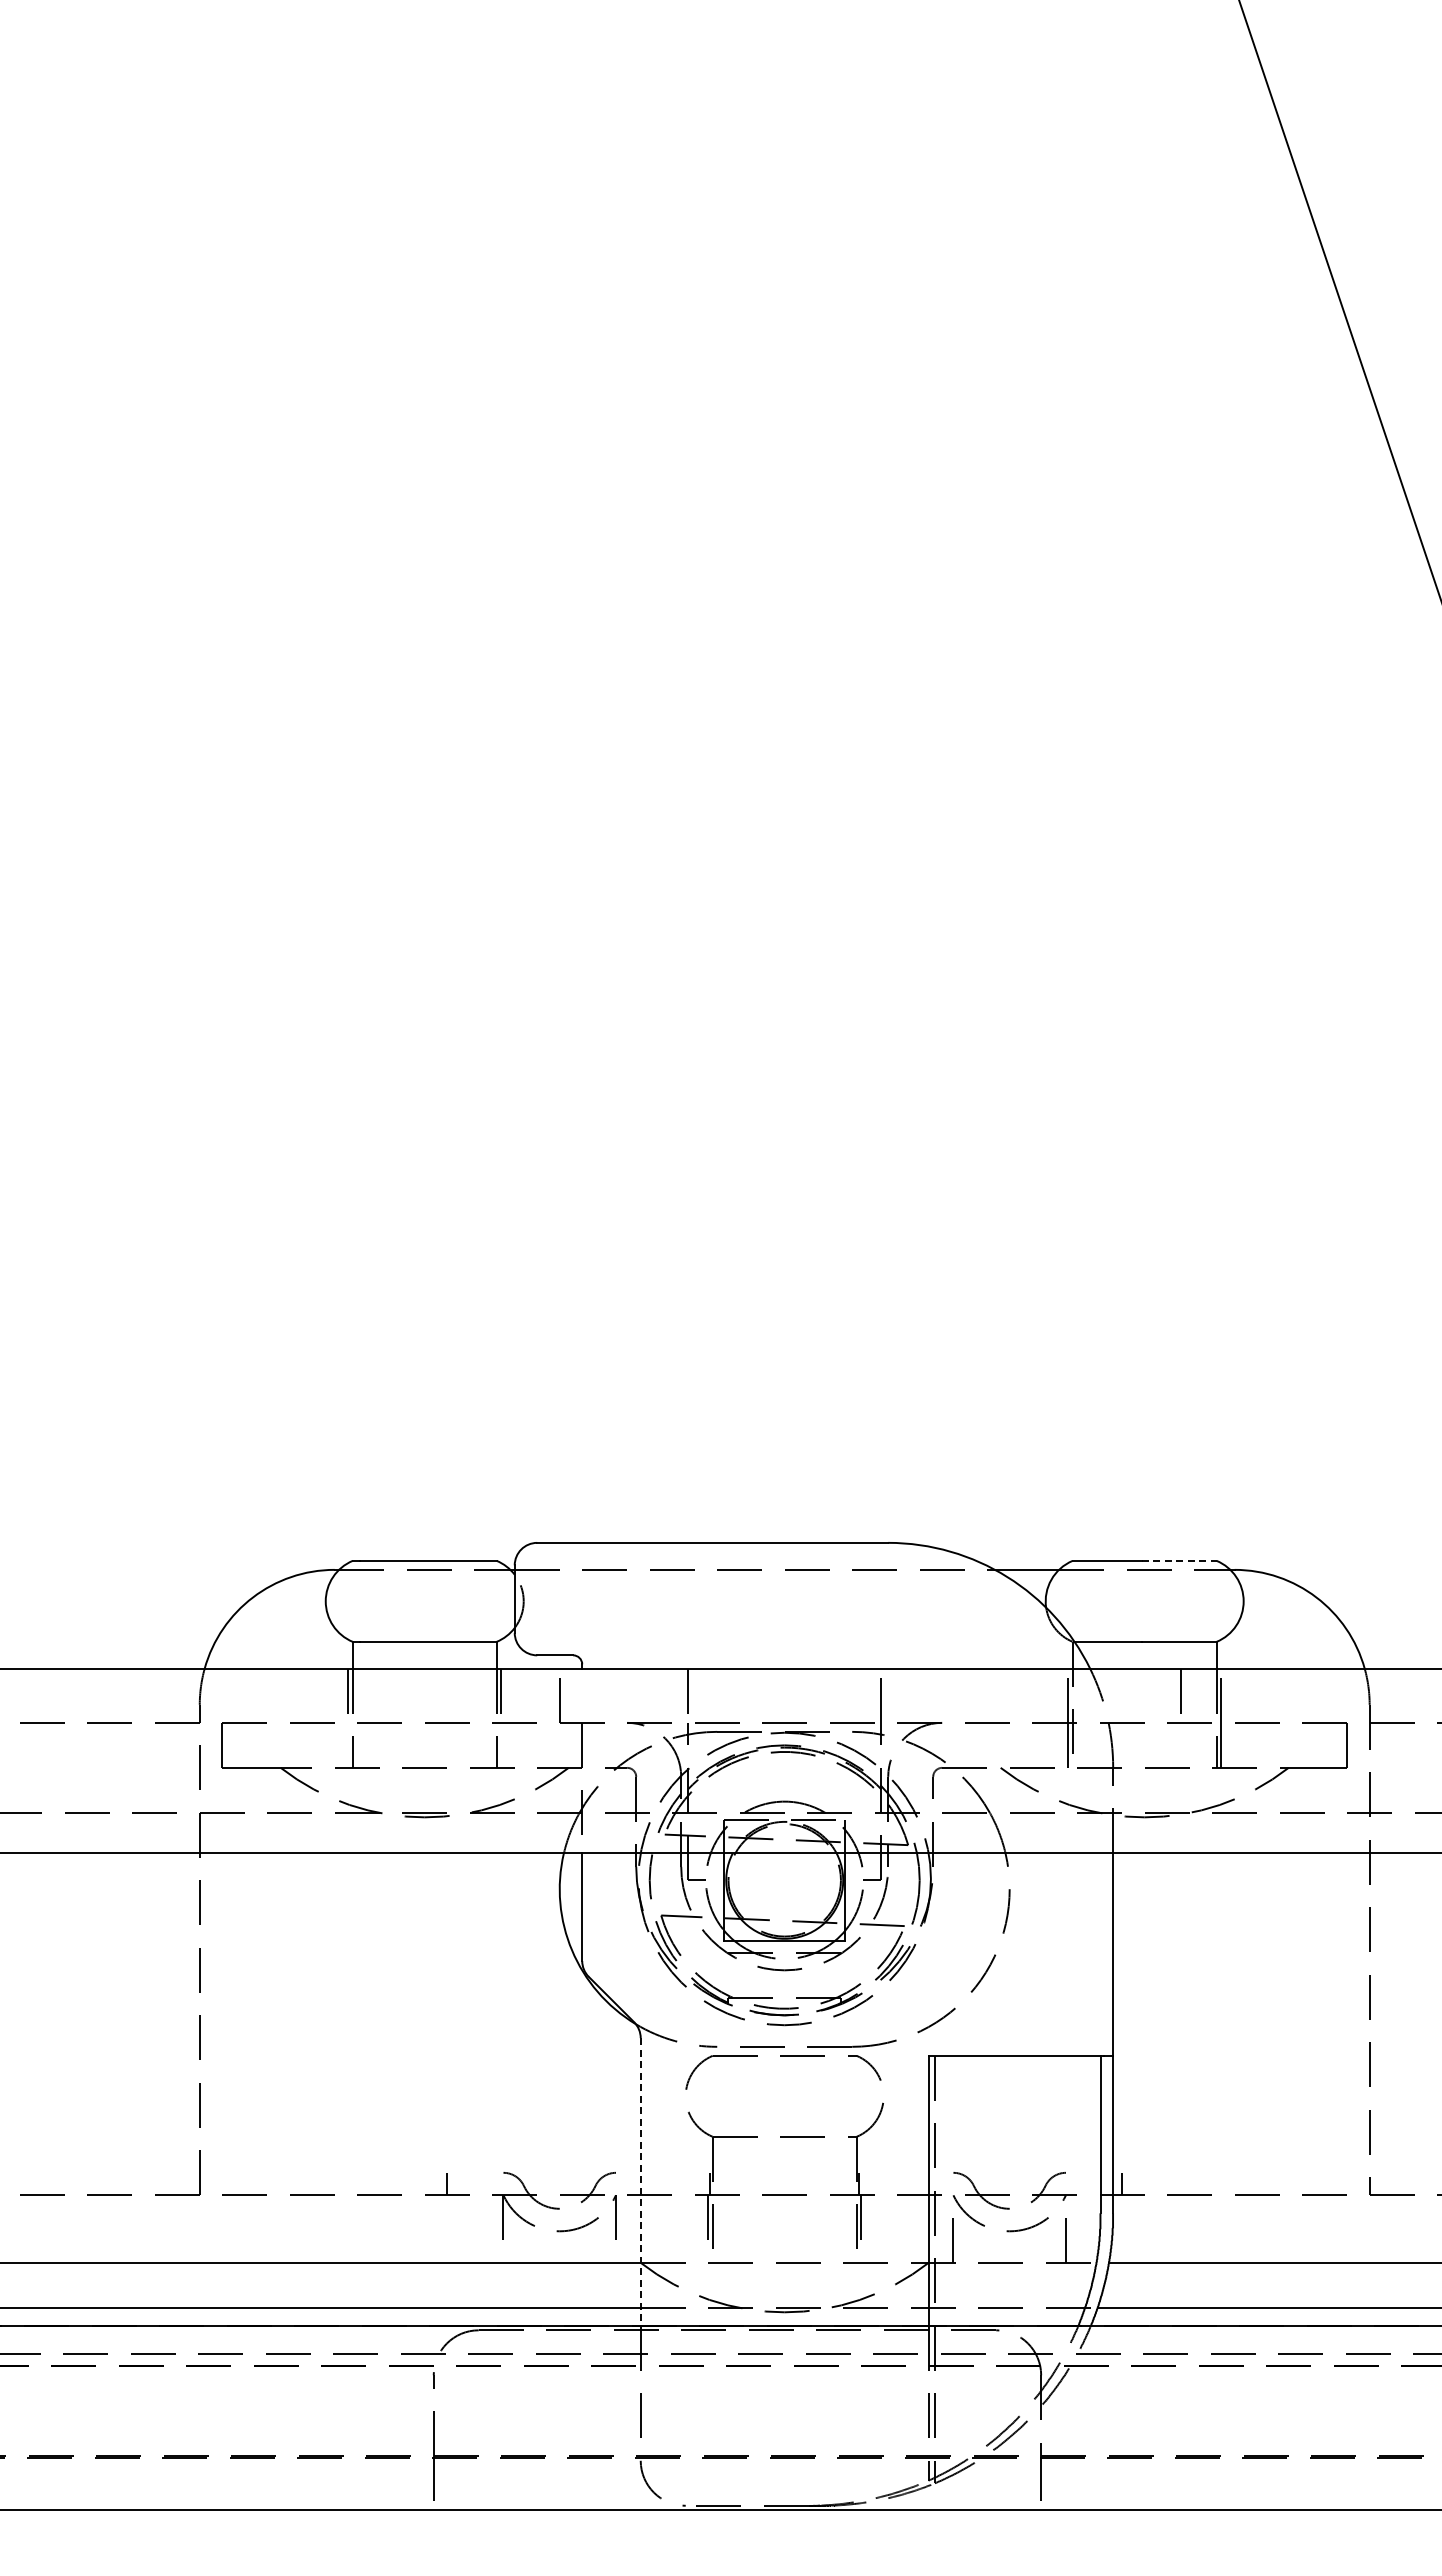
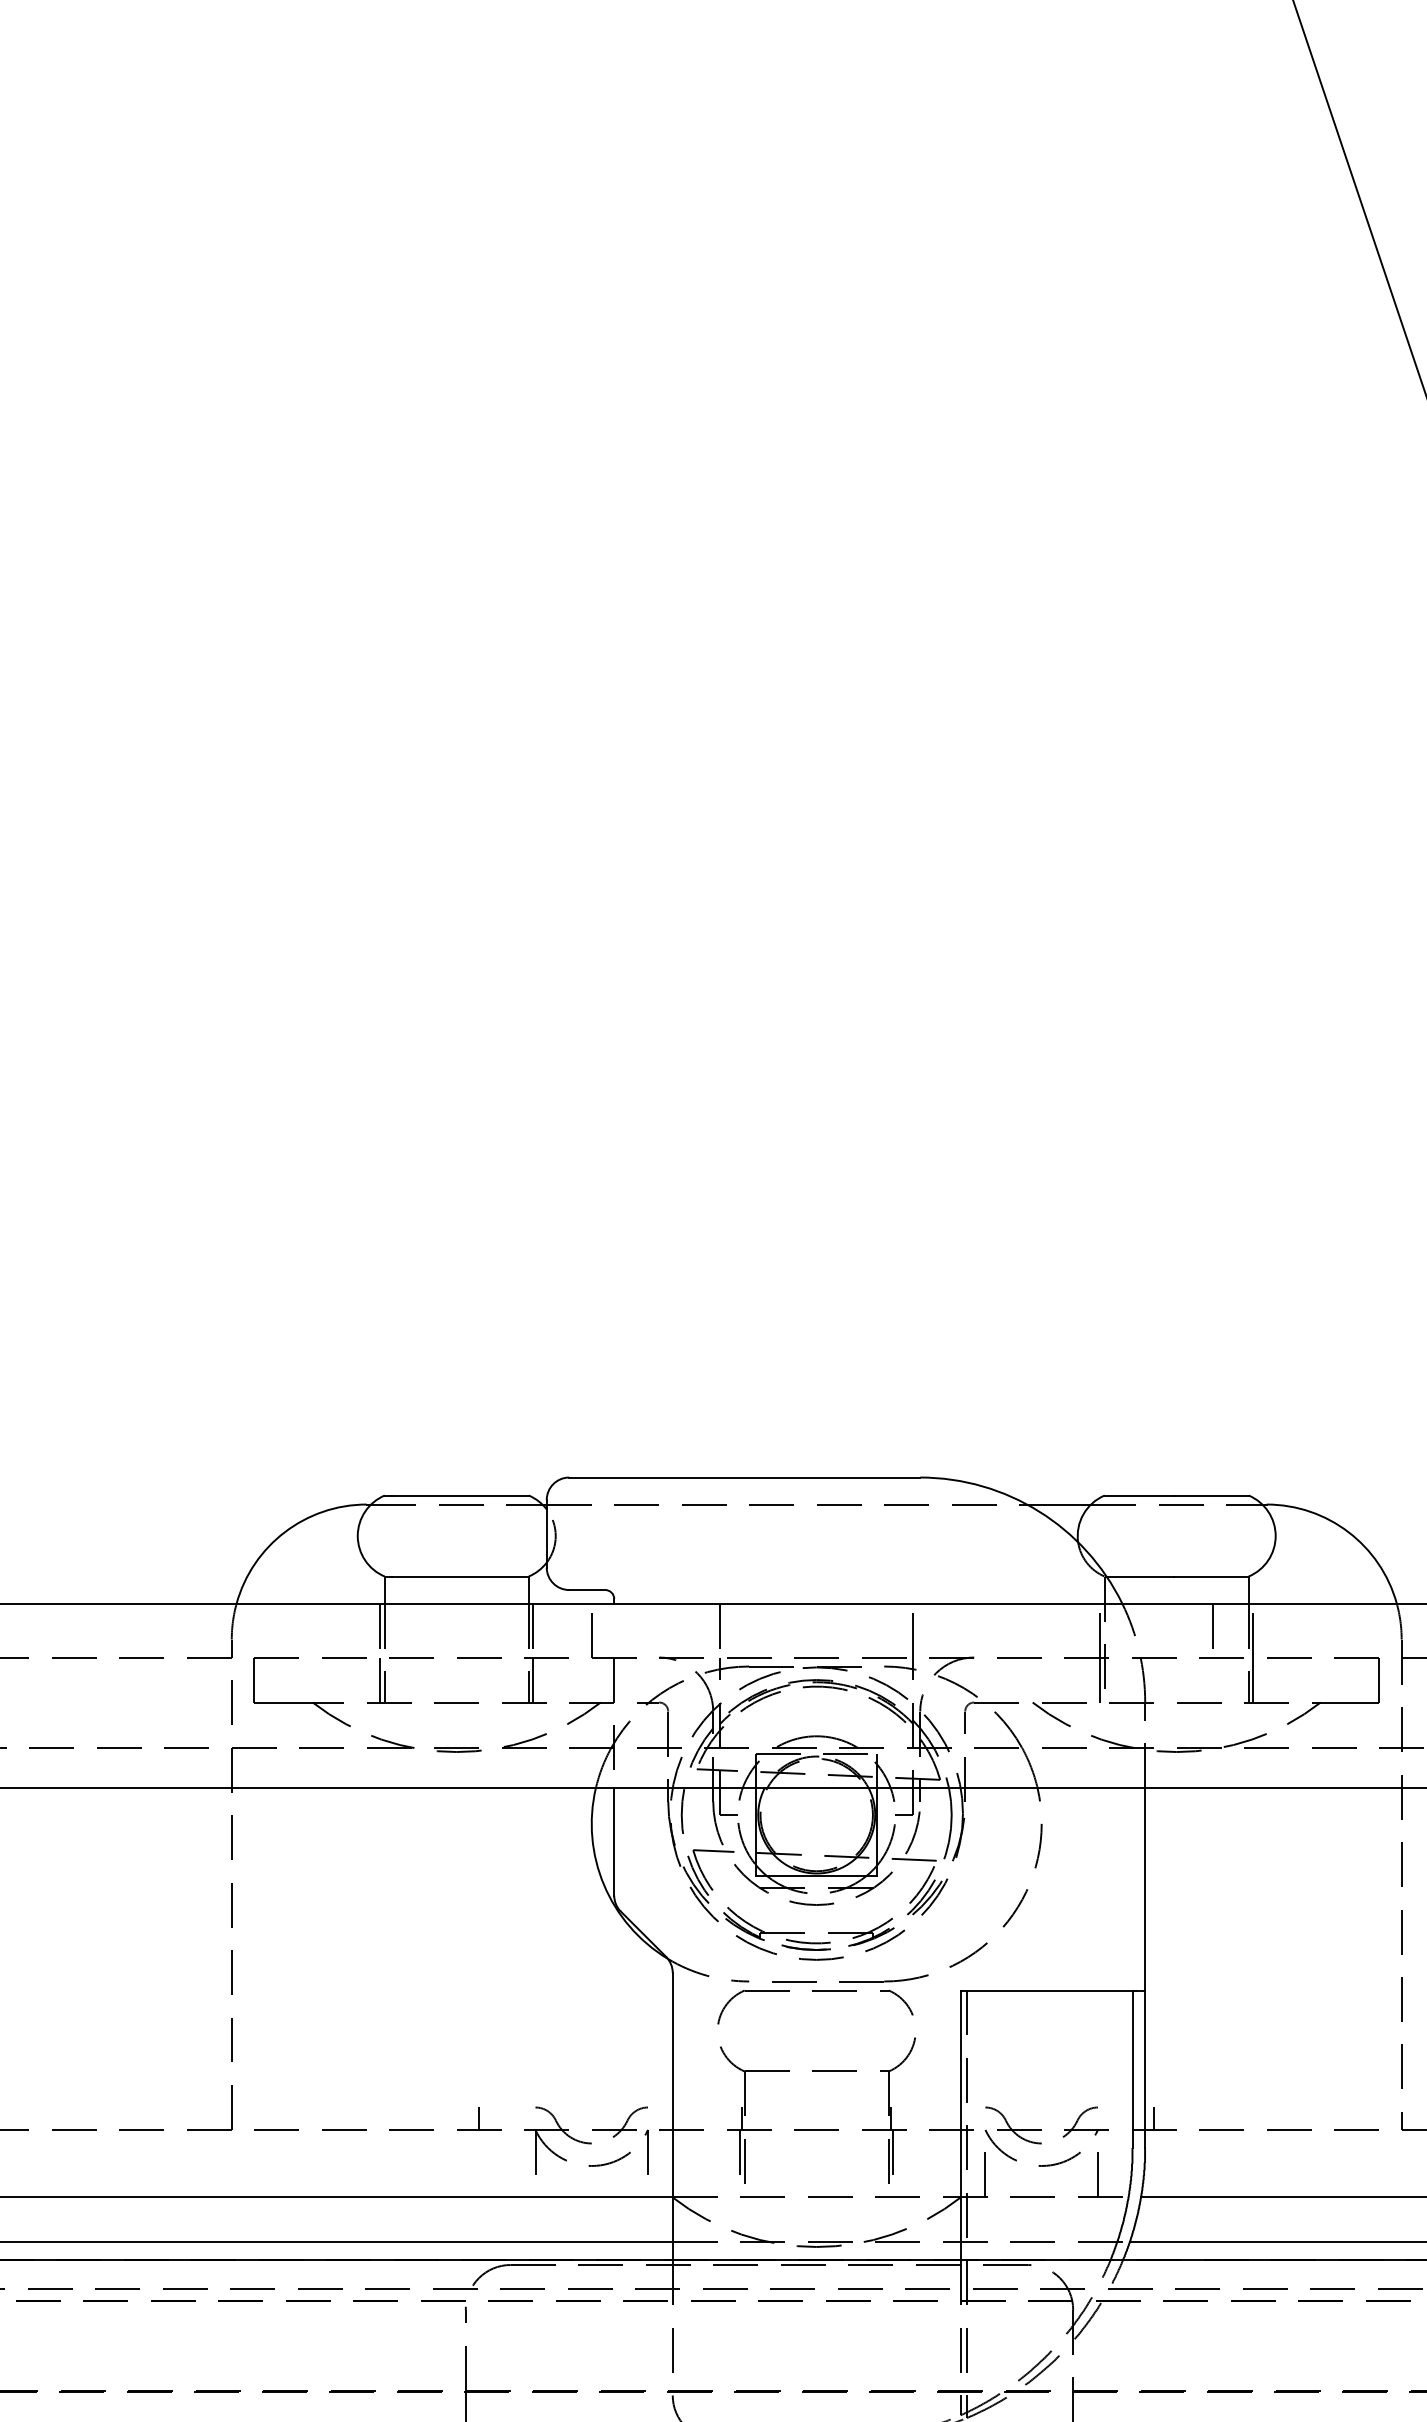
line: (1179, 1560) -> (1211, 1495), dashed -> solid
line: (348, 1744) -> (380, 1679), added
line: (501, 1744) -> (533, 1679), added
line: (640, 2181) -> (672, 2116), dashed -> solid

